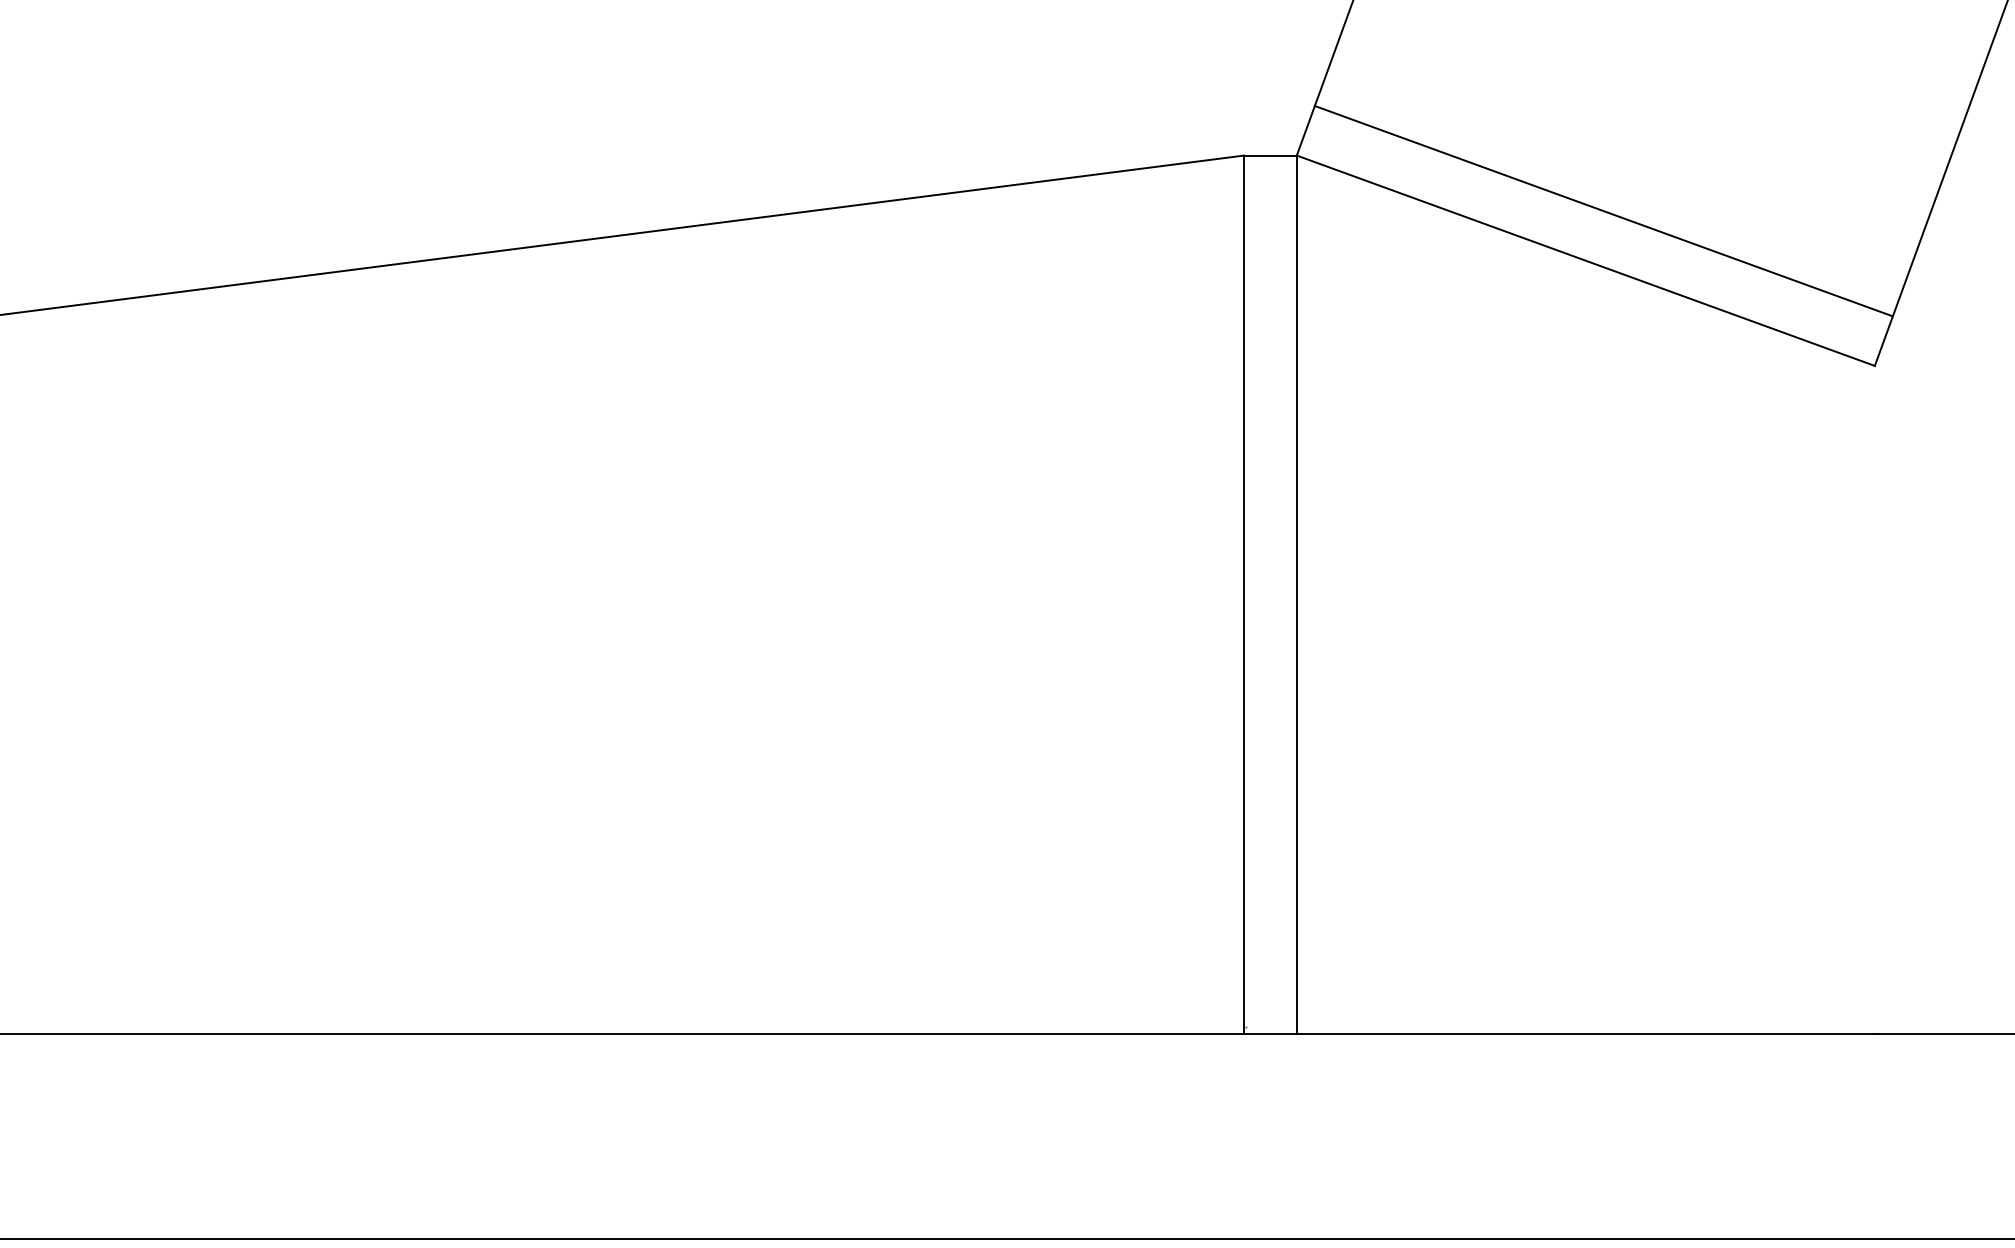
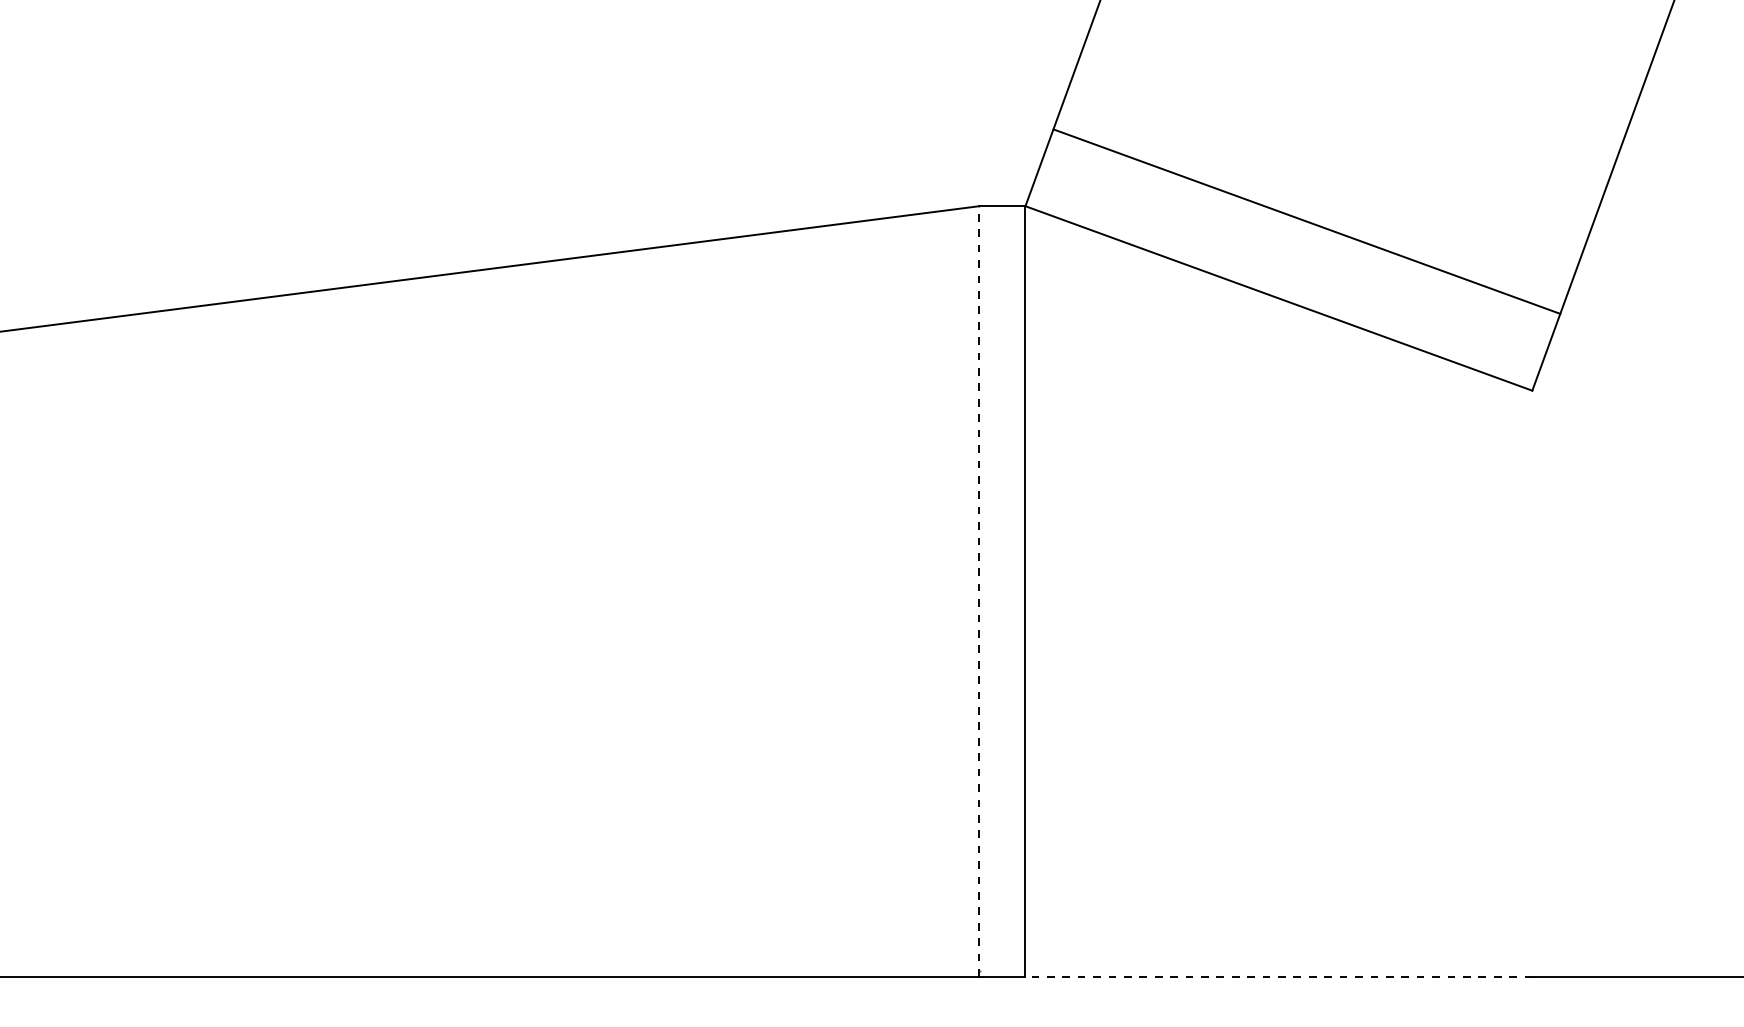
line: (1603, 211) -> (1306, 221), moved
line: (1244, 594) -> (979, 591), solid -> dashed
line: (1585, 1034) -> (1278, 976), solid -> dashed

